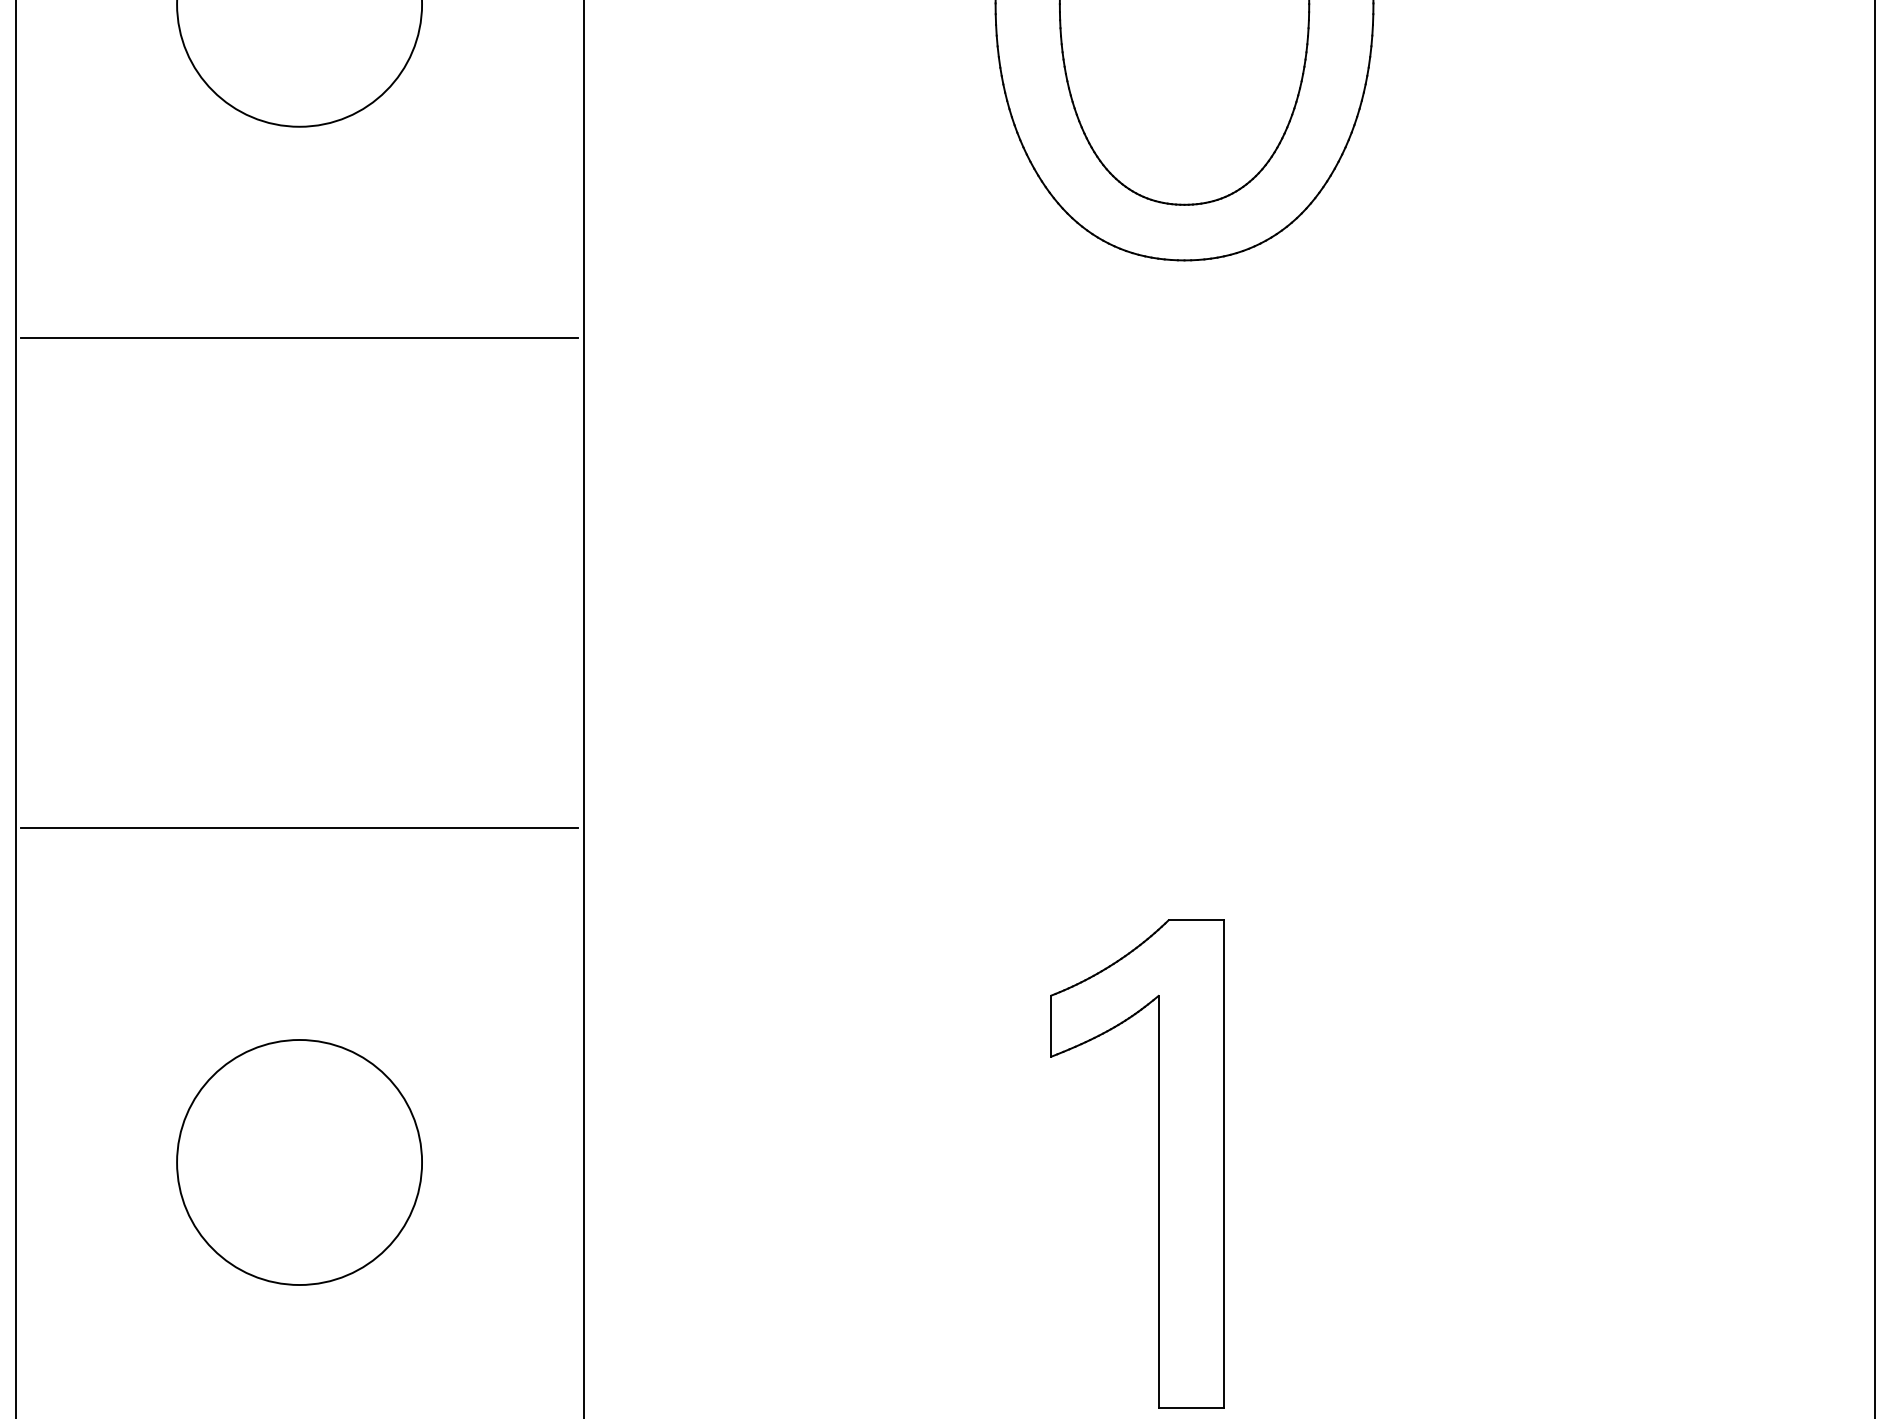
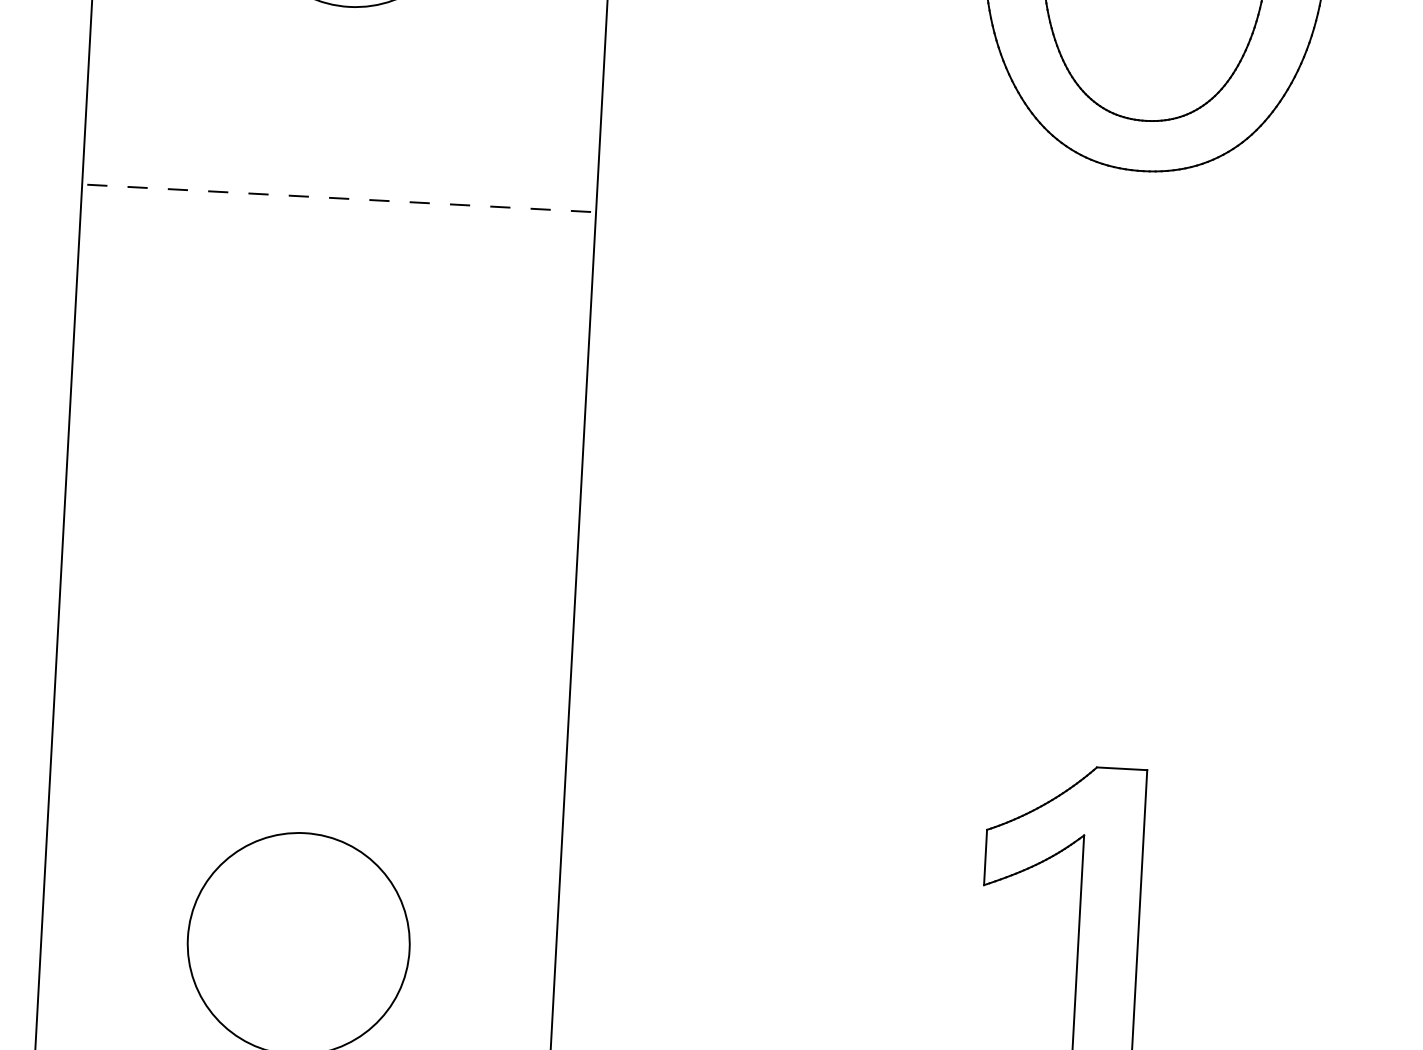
line: (300, 338) -> (339, 198), solid -> dashed
line: (299, 828) -> (315, 641), removed

